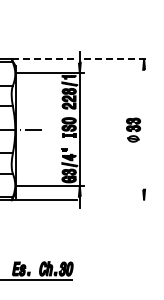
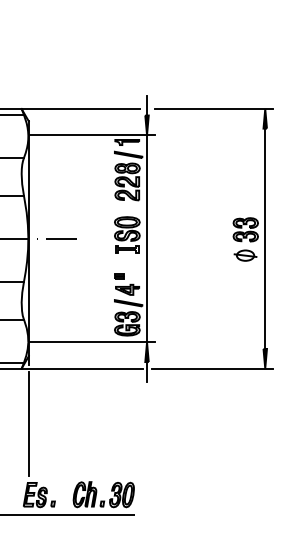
line: (44, 59) -> (82, 109), dashed -> solid
line: (116, 59) -> (214, 109), dashed -> solid
line: (144, 129) -> (265, 238), added
line: (115, 200) -> (212, 368), added
line: (15, 229) -> (28, 422), added

